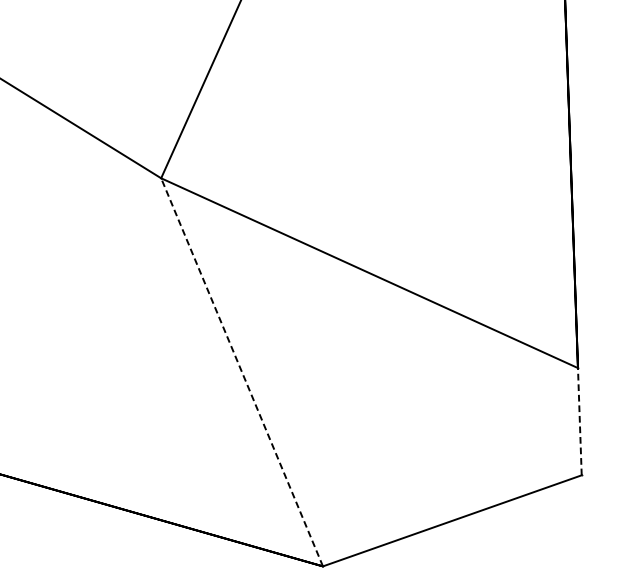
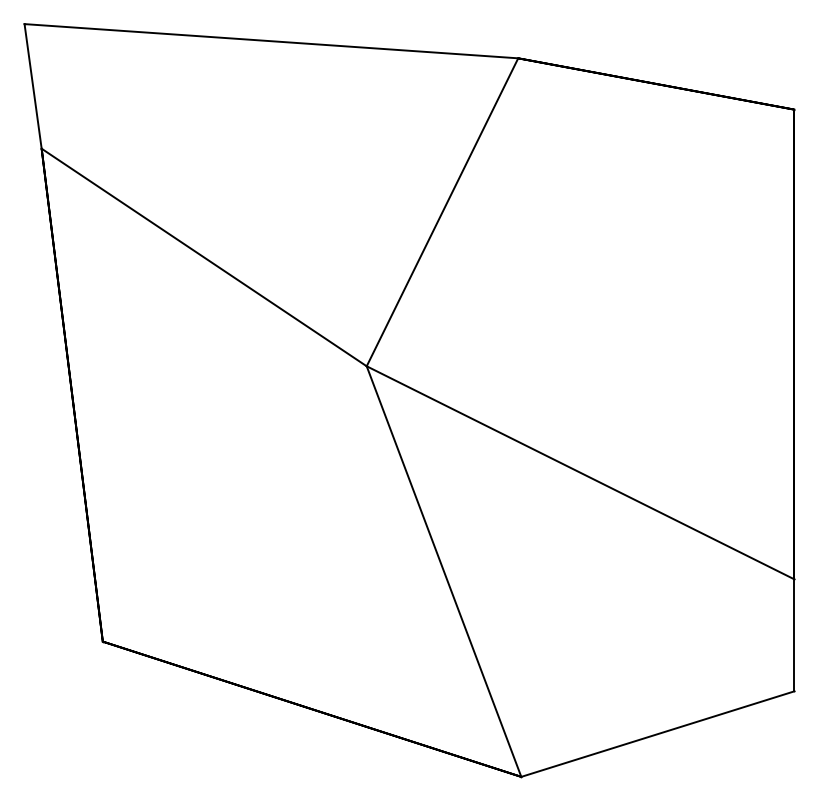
line: (241, 372) -> (443, 571), dashed -> solid
line: (579, 421) -> (794, 635), dashed -> solid

